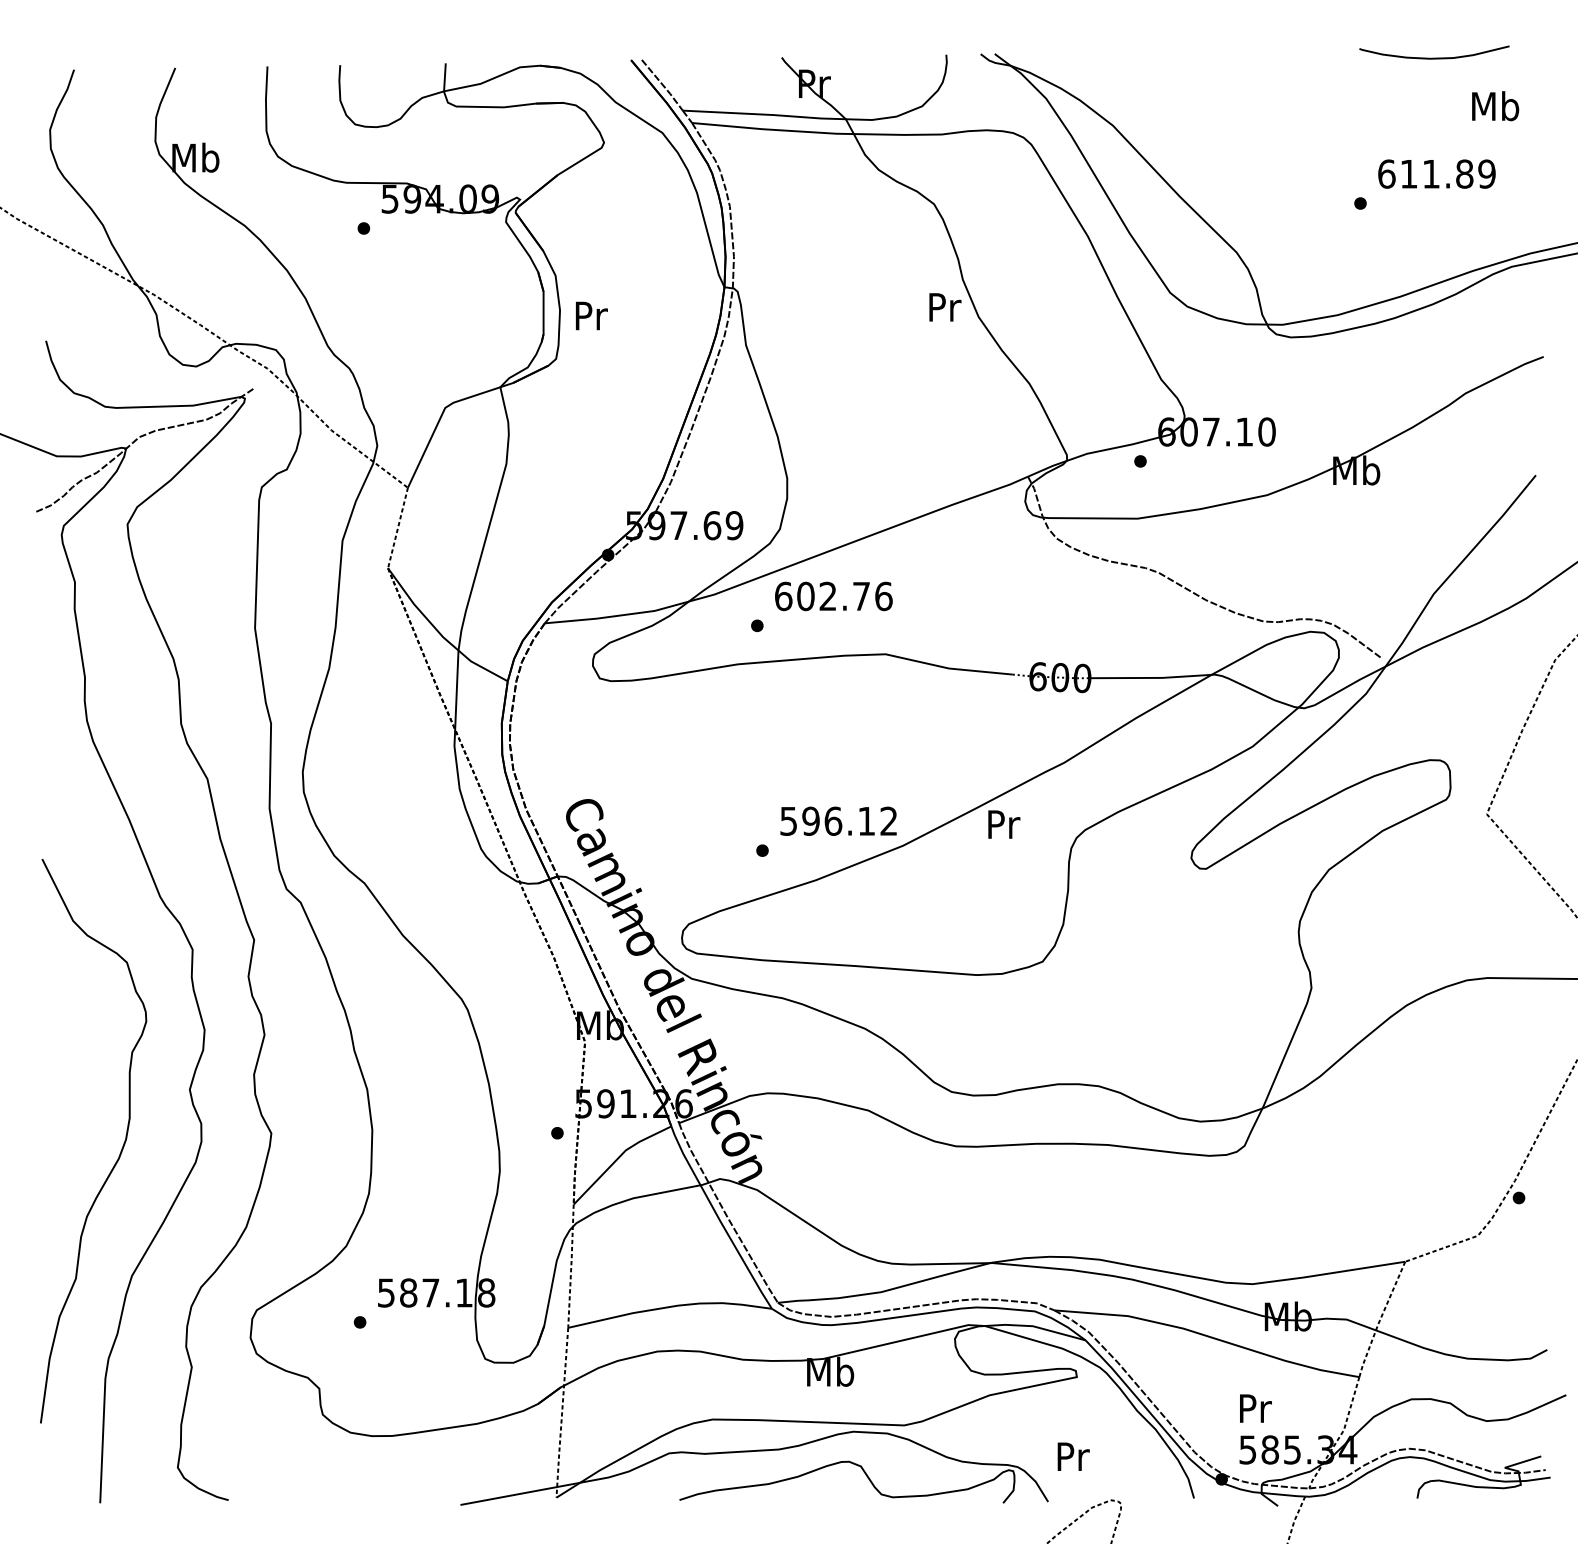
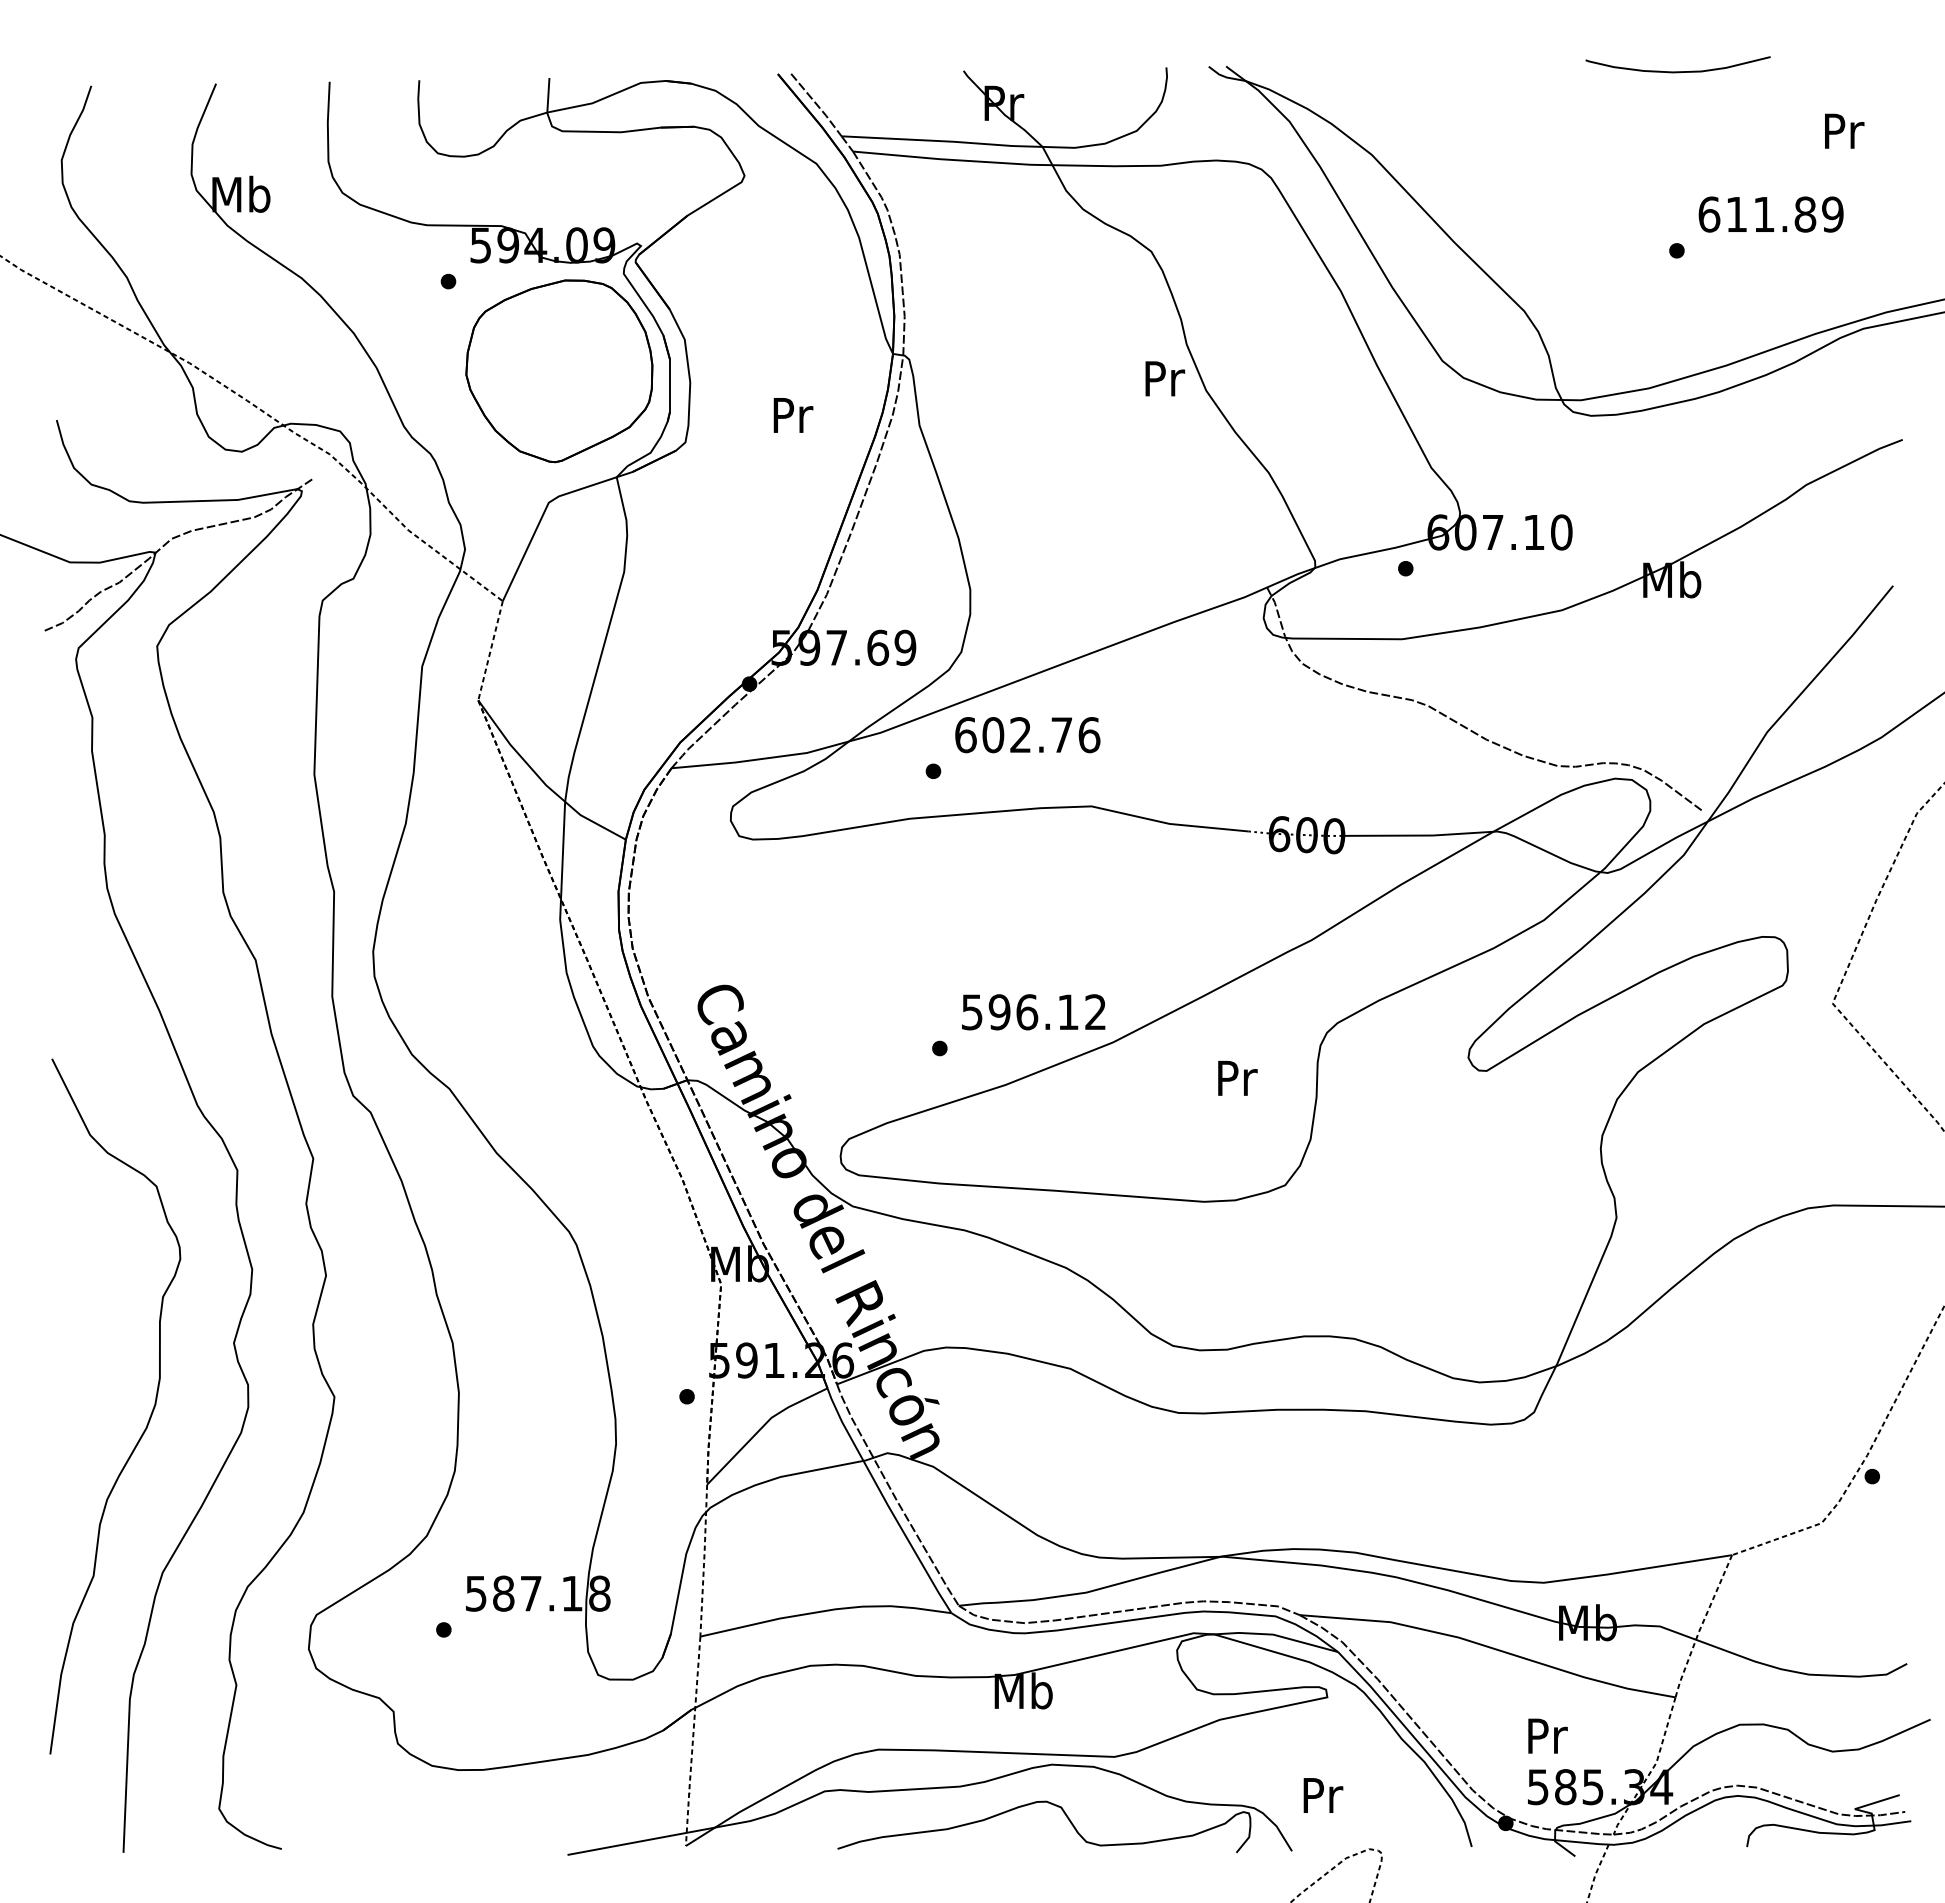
curve: (1433, 58) -> (1677, 71), moved
text: (1495, 105) -> (1843, 130), Mb -> Pr
part: (453, 301) -> (559, 371), added
text: (591, 316) -> (793, 415), moved
text: (1003, 823) -> (1237, 1077), moved

